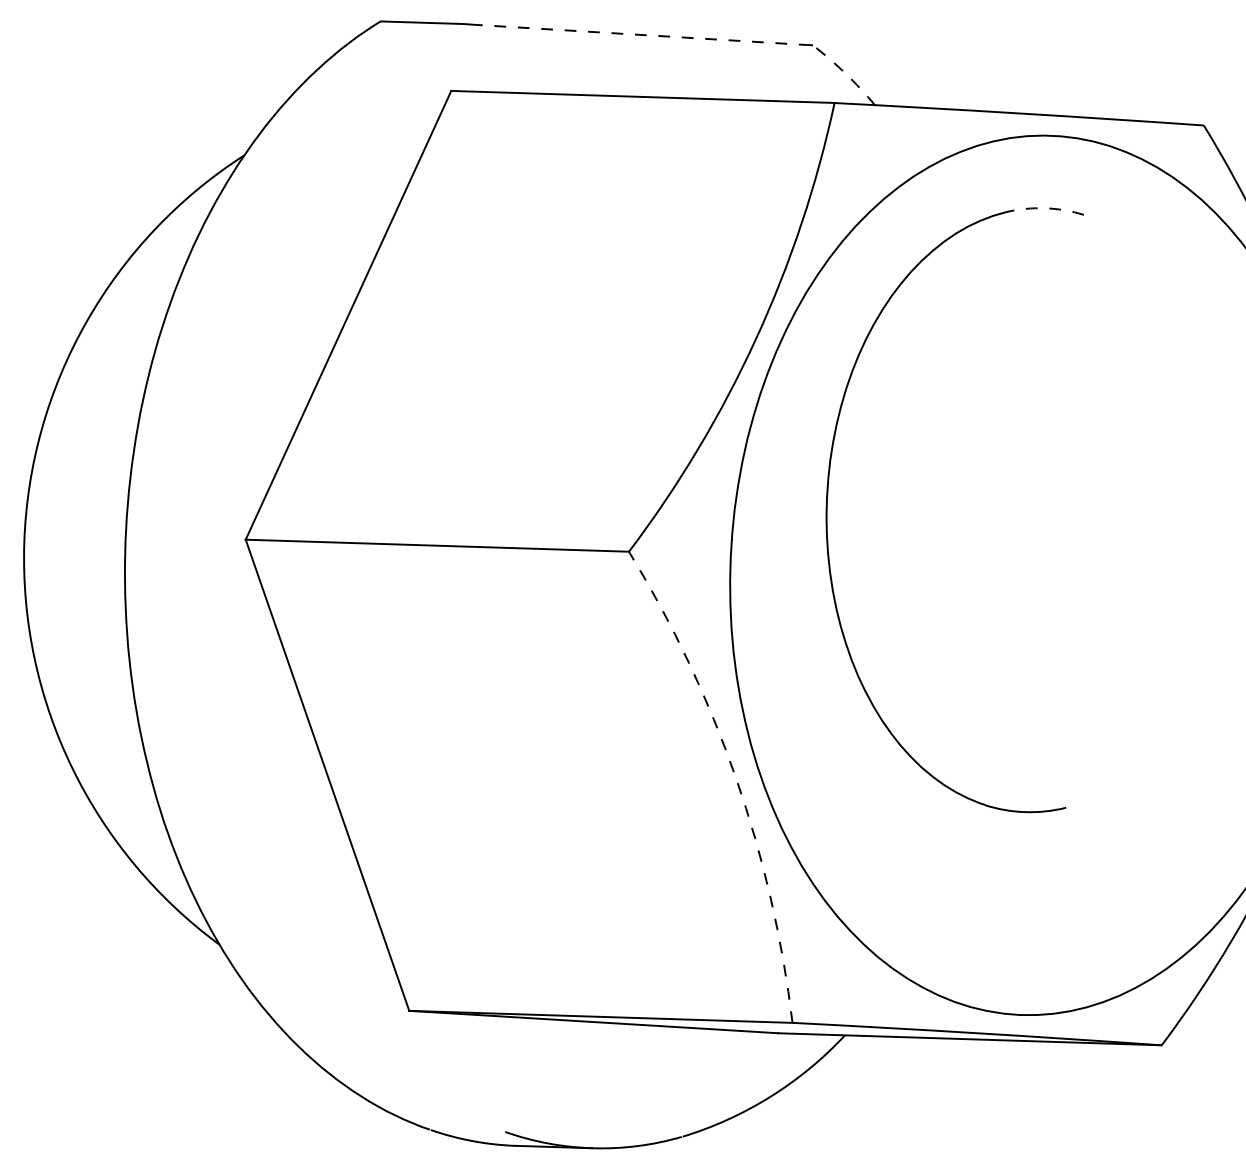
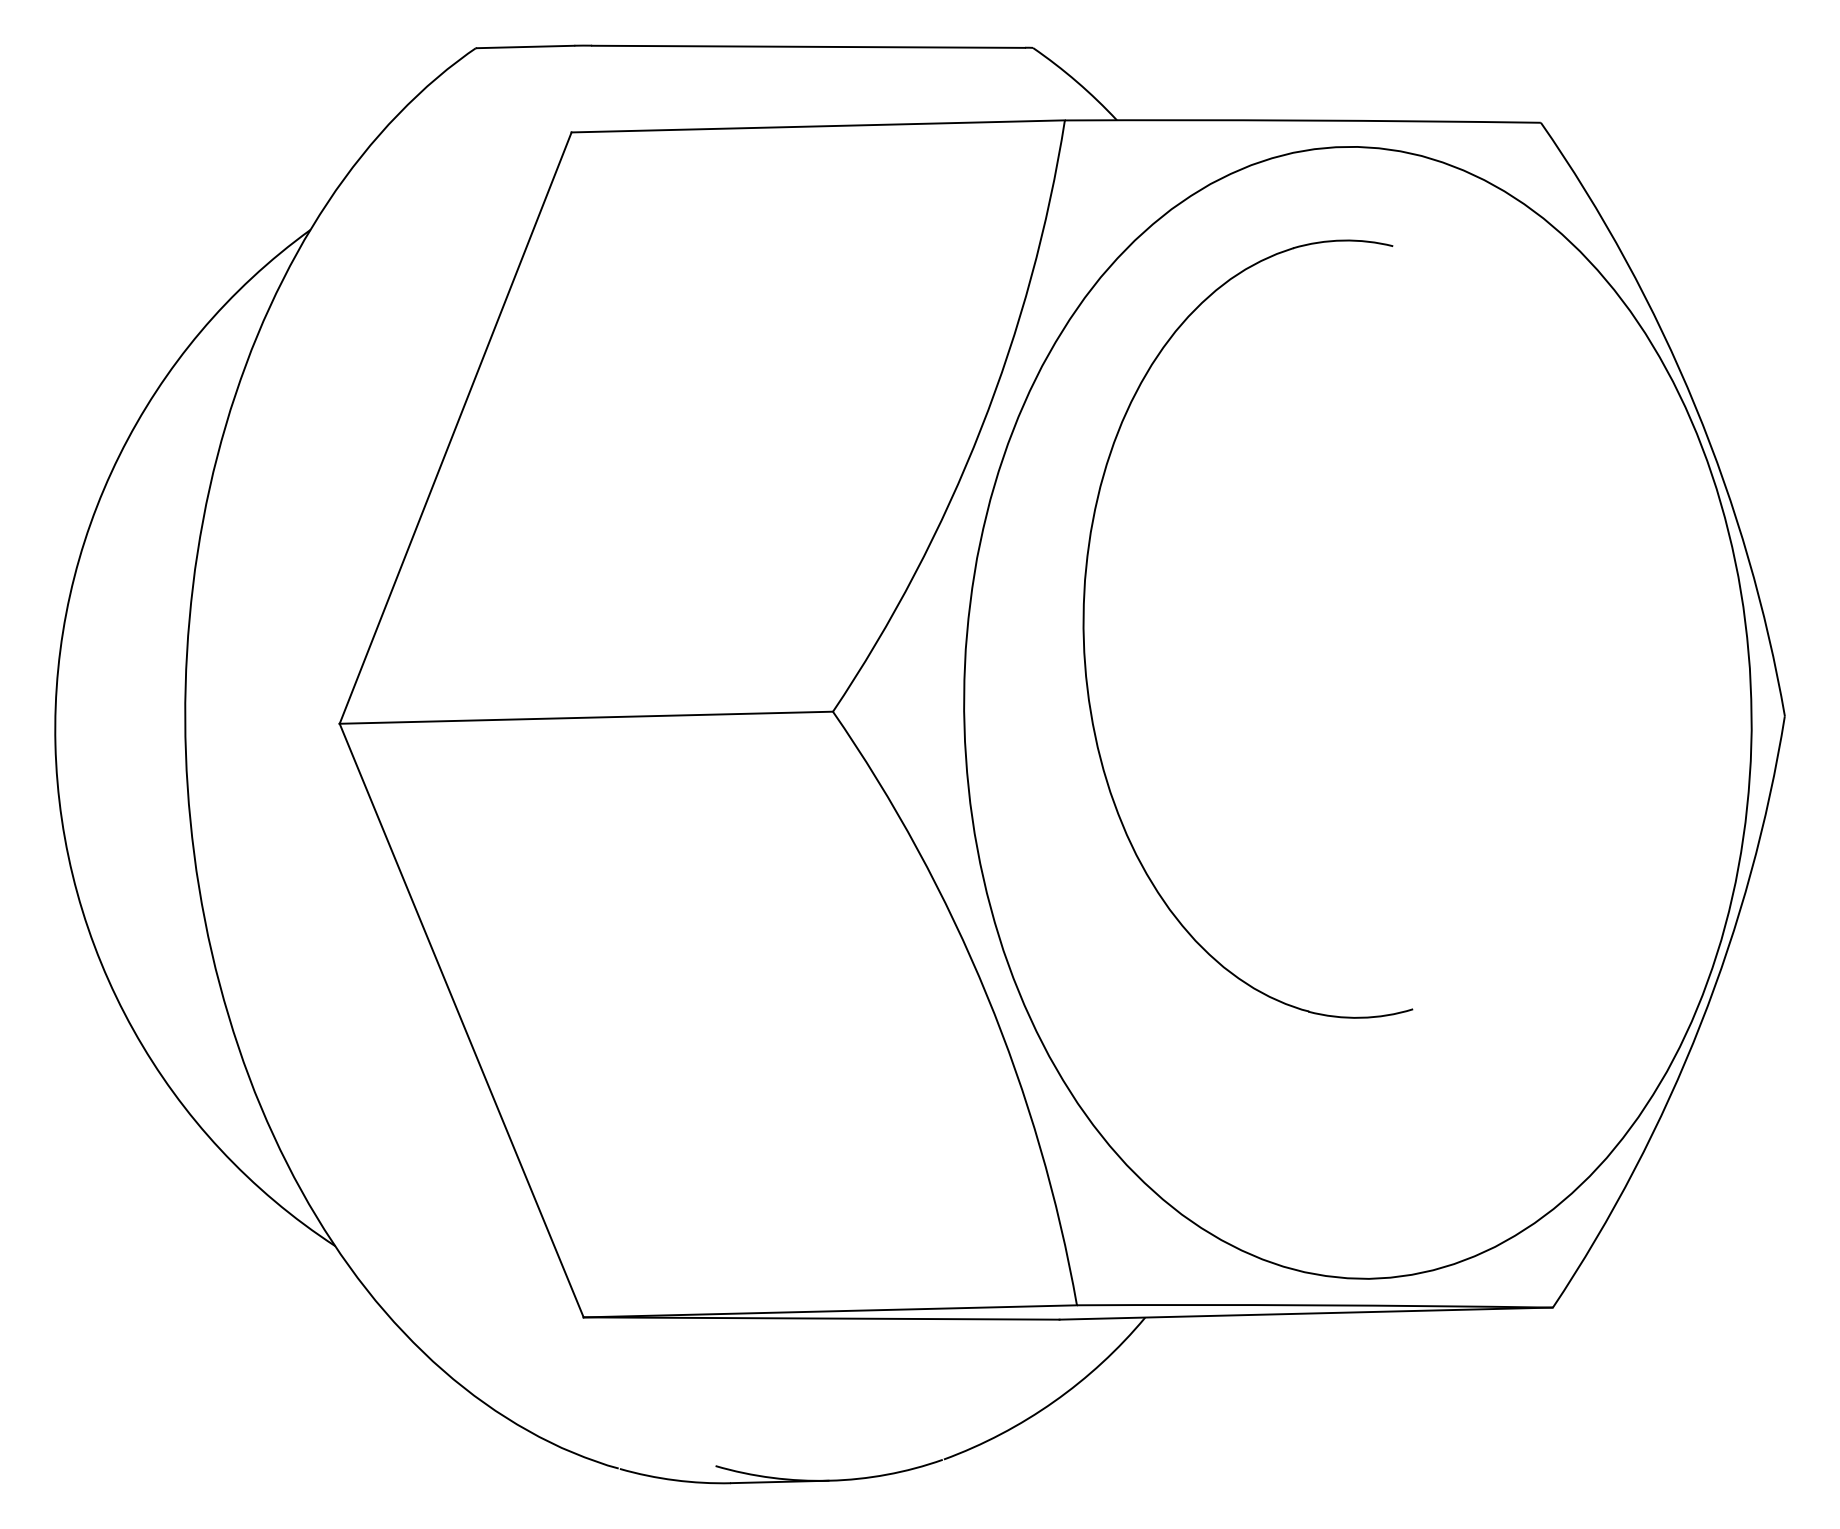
line: (639, 34) -> (809, 46), dashed -> solid
arc: (846, 73) -> (1077, 81), dashed -> solid
arc: (1045, 208) -> (1343, 240), dashed -> solid
arc: (735, 778) -> (986, 995), dashed -> solid

